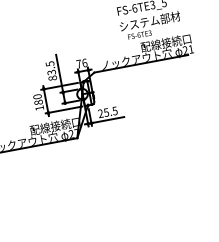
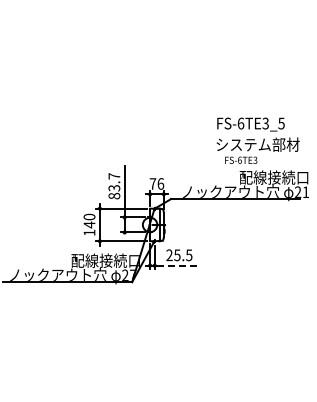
text: (50, 63) -> (114, 176), 83.5 -> 83.7
text: (38, 102) -> (89, 224), 180 -> 140
line: (108, 119) -> (178, 265), solid -> dashed

